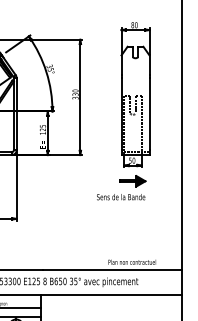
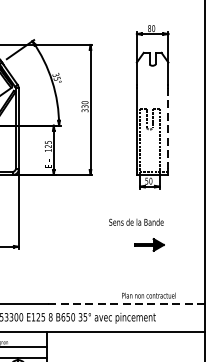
line: (149, 114) -> (168, 129), solid -> dashed
part: (132, 181) -> (149, 245), moved
line: (112, 269) -> (126, 303), solid -> dashed

